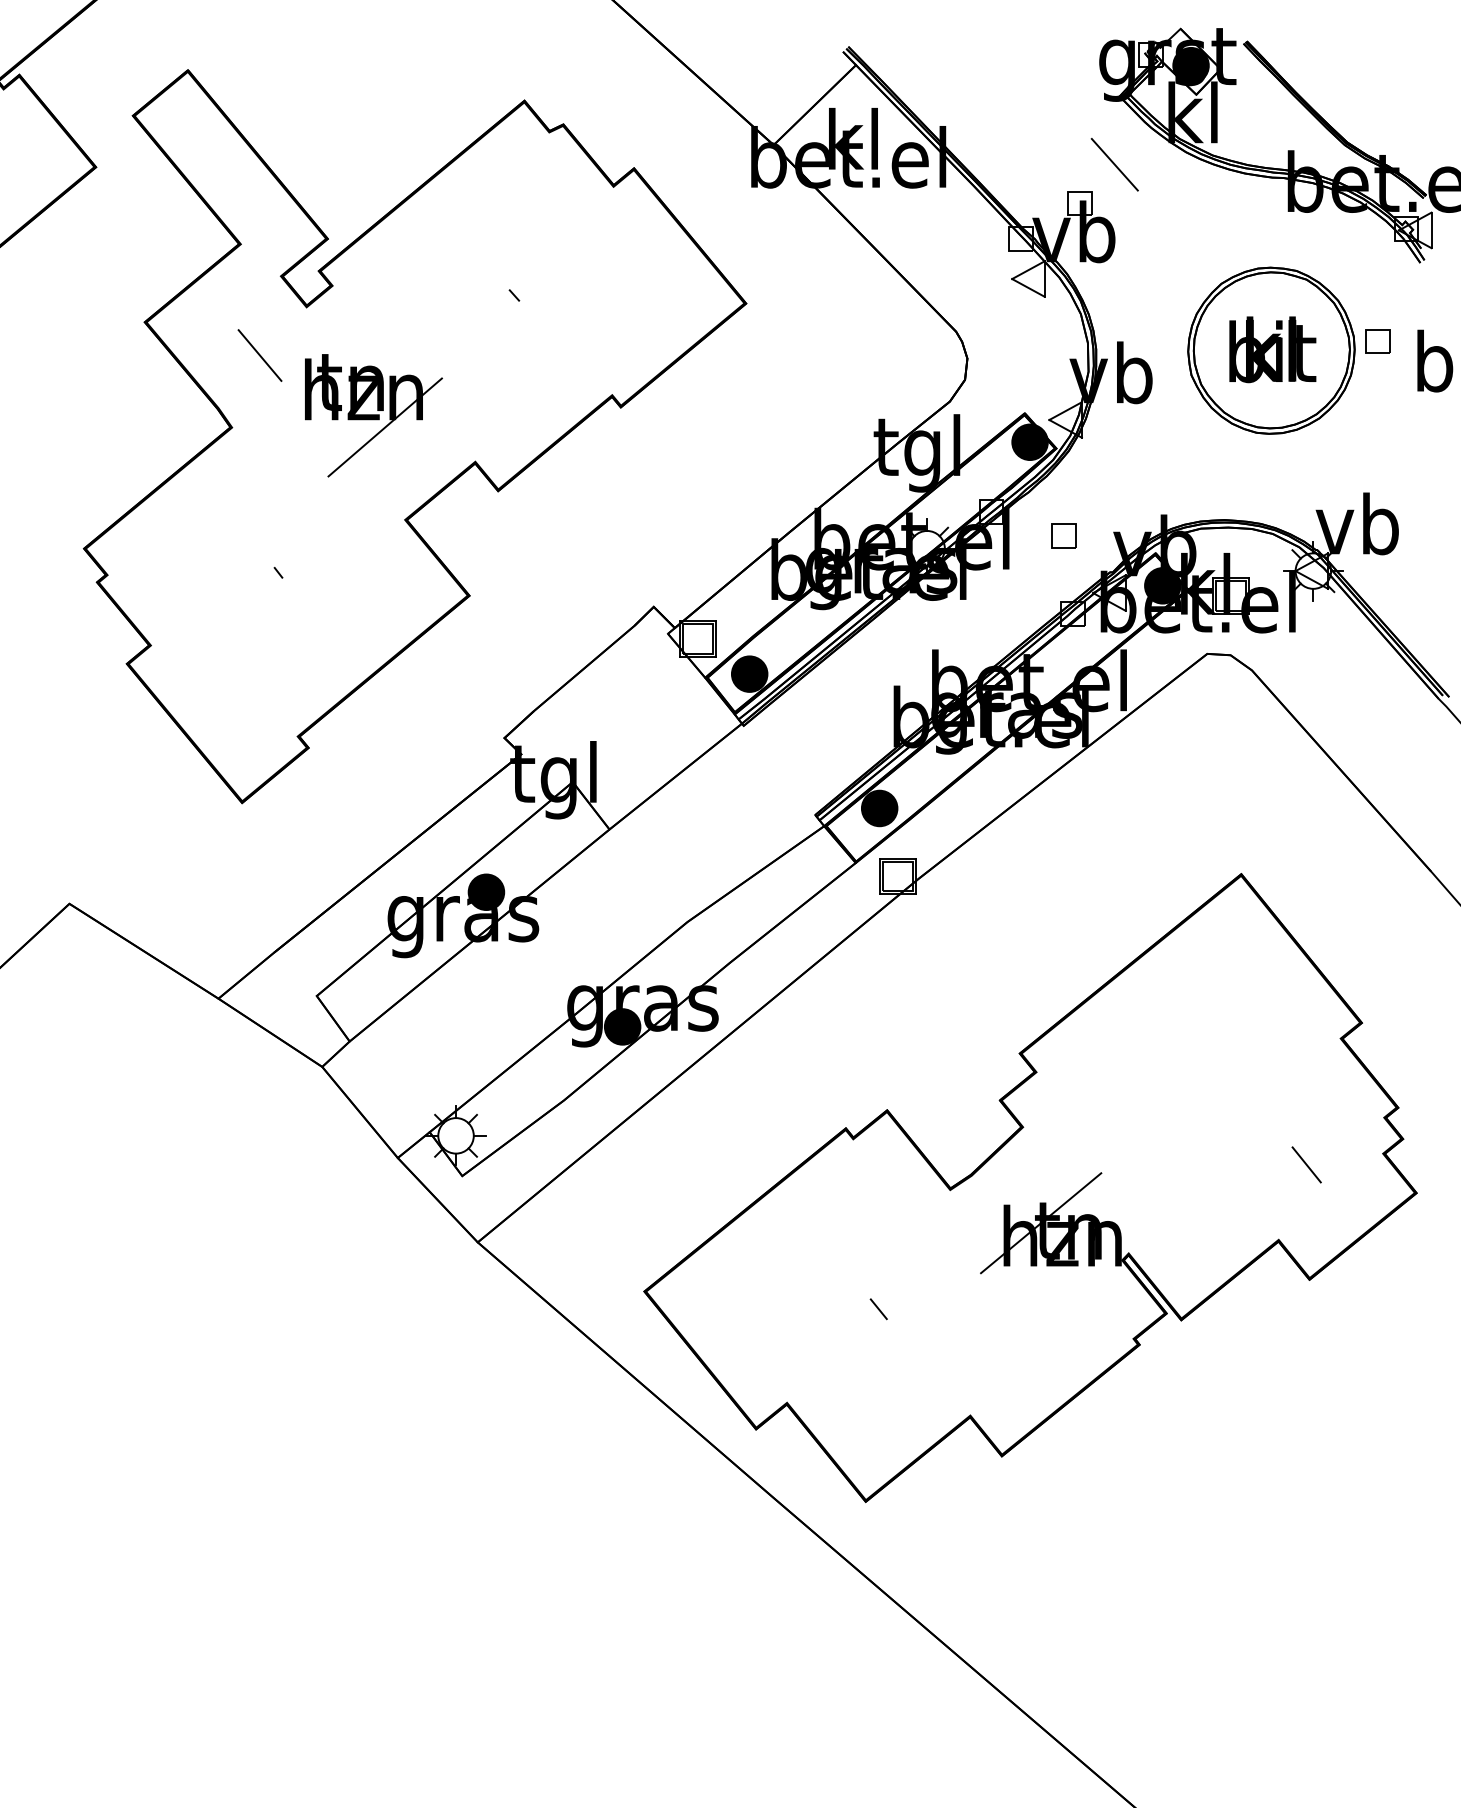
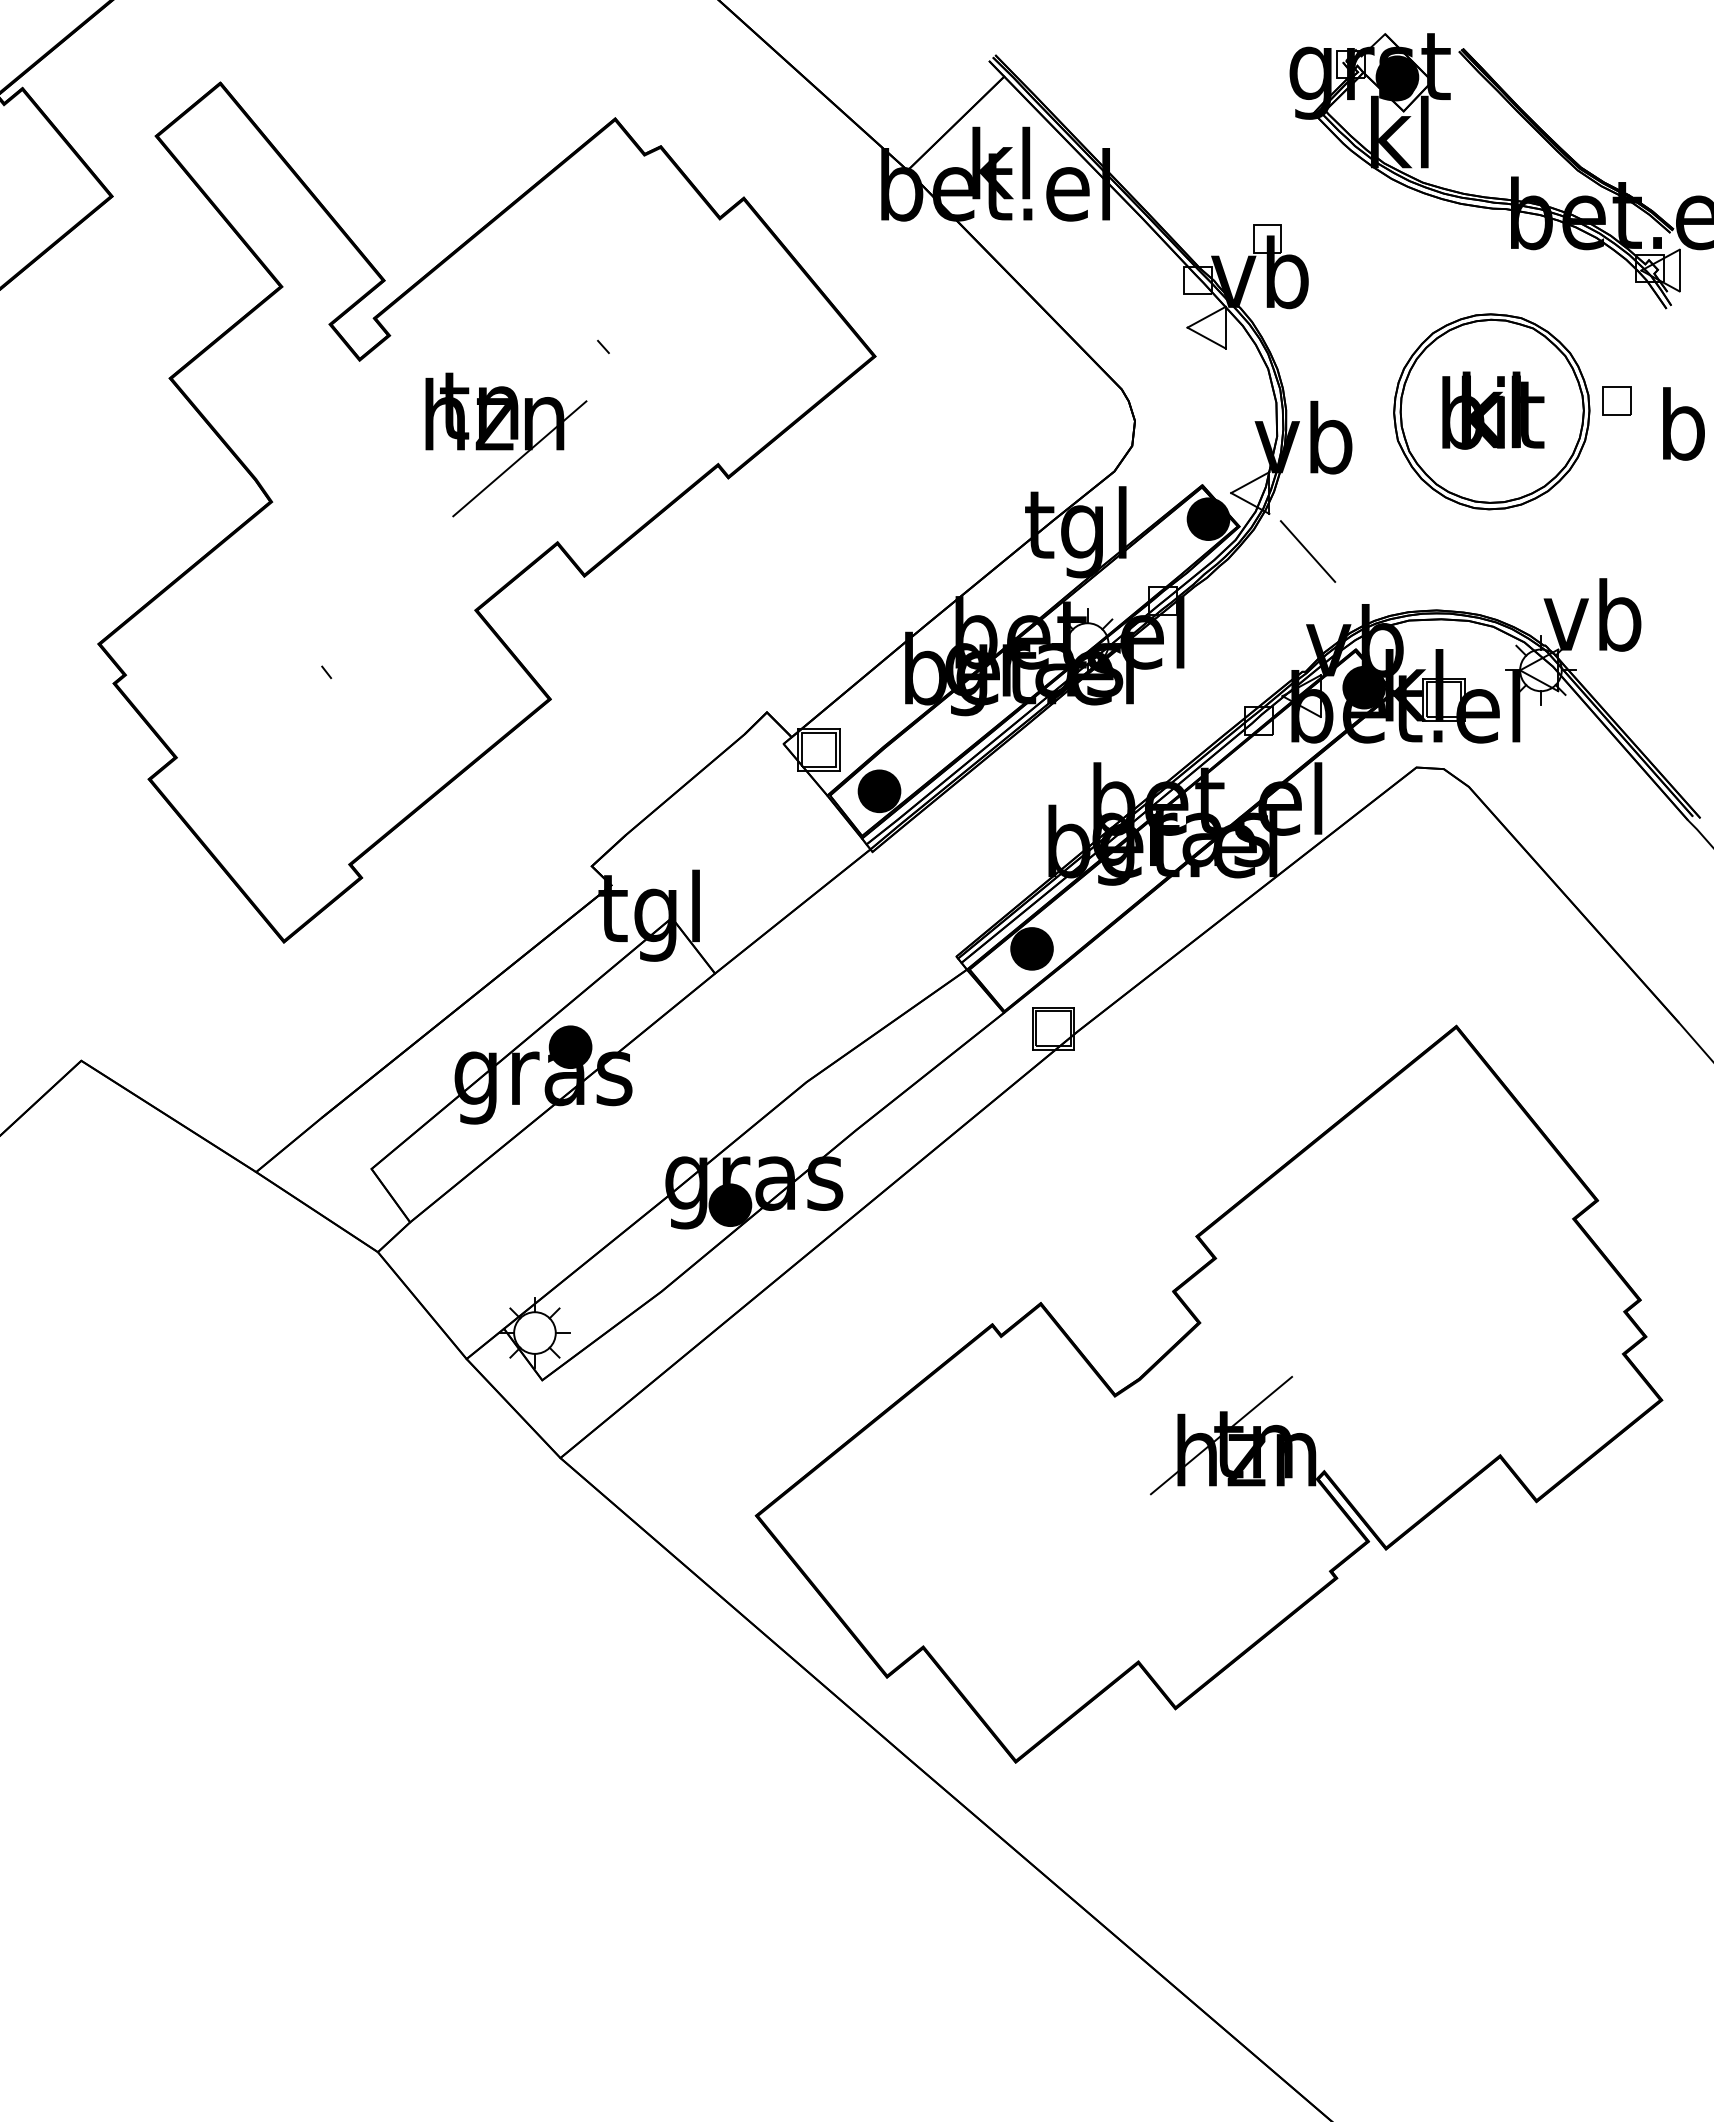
line: (1114, 164) -> (1307, 551), moved
line: (259, 355) -> (304, 417), removed
part: (373, 415) -> (506, 444), moved
part: (1063, 535) -> (1247, 628), removed
line: (1306, 1164) -> (1532, 1366), removed
line: (878, 1309) -> (1030, 1536), removed

